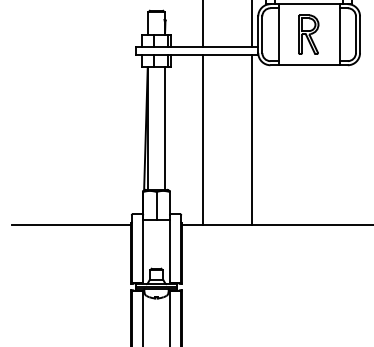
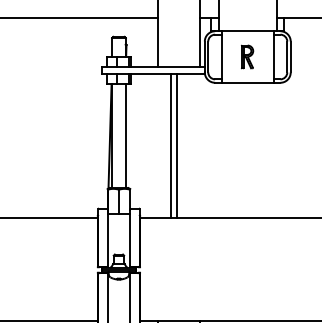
part: (308, 34) -> (247, 56), size x0.7
line: (203, 139) -> (177, 145), moved
line: (251, 139) -> (170, 145), moved

